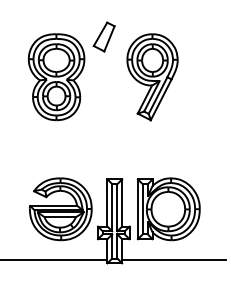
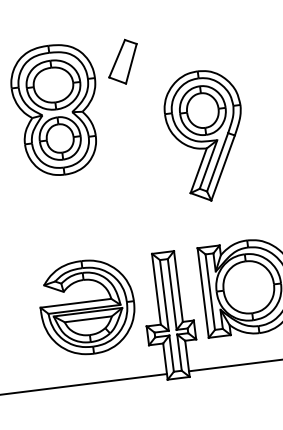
part: (103, 36) -> (121, 61), moved
part: (152, 77) -> (205, 136), moved

